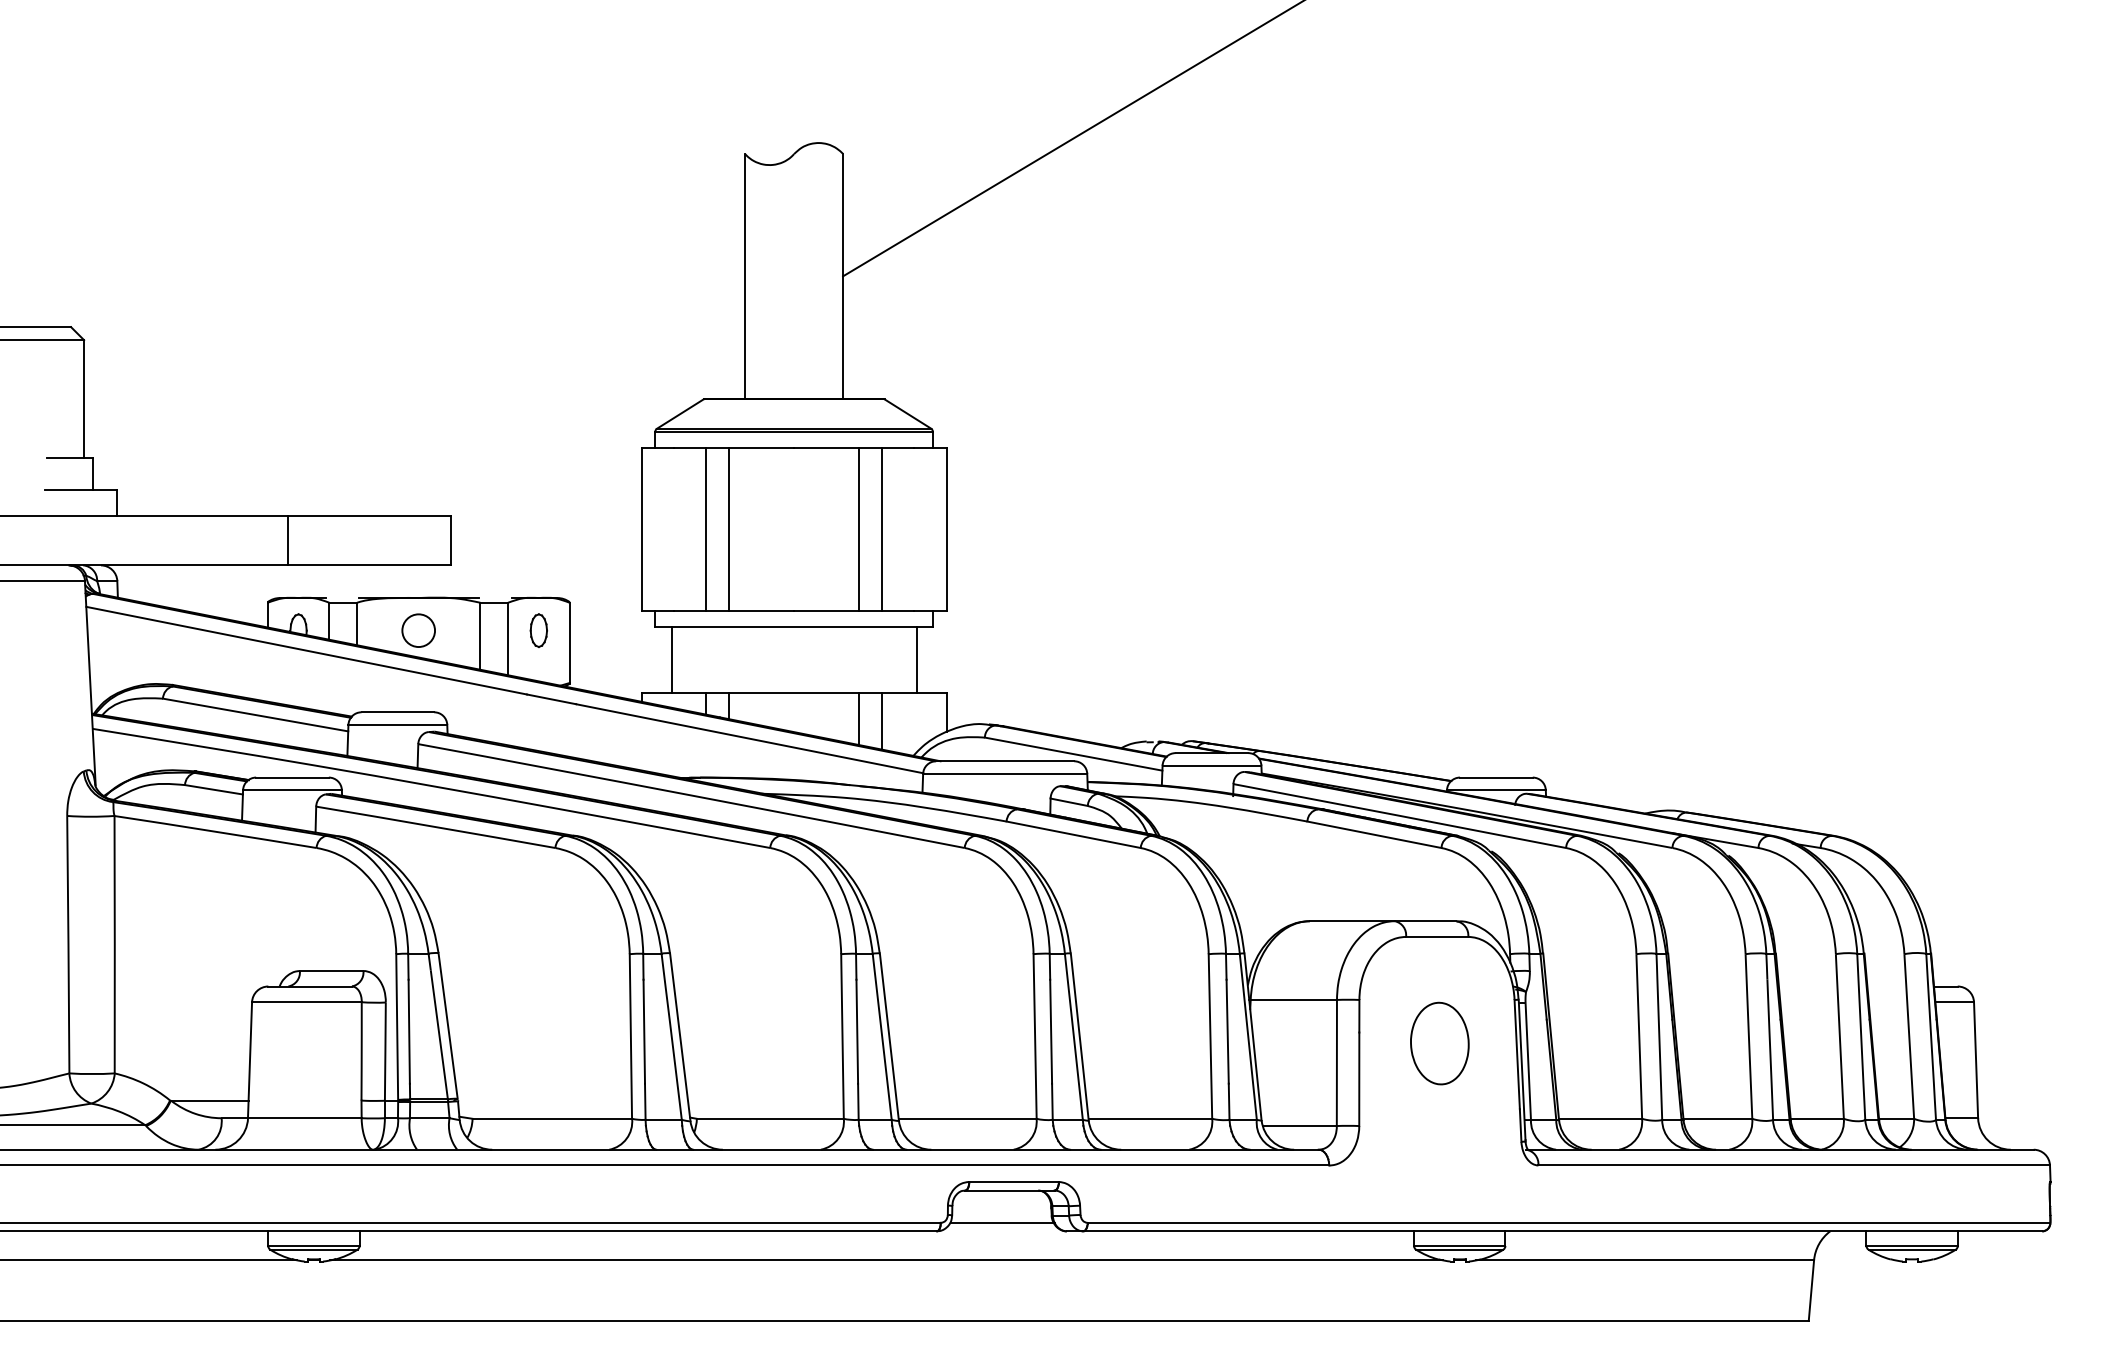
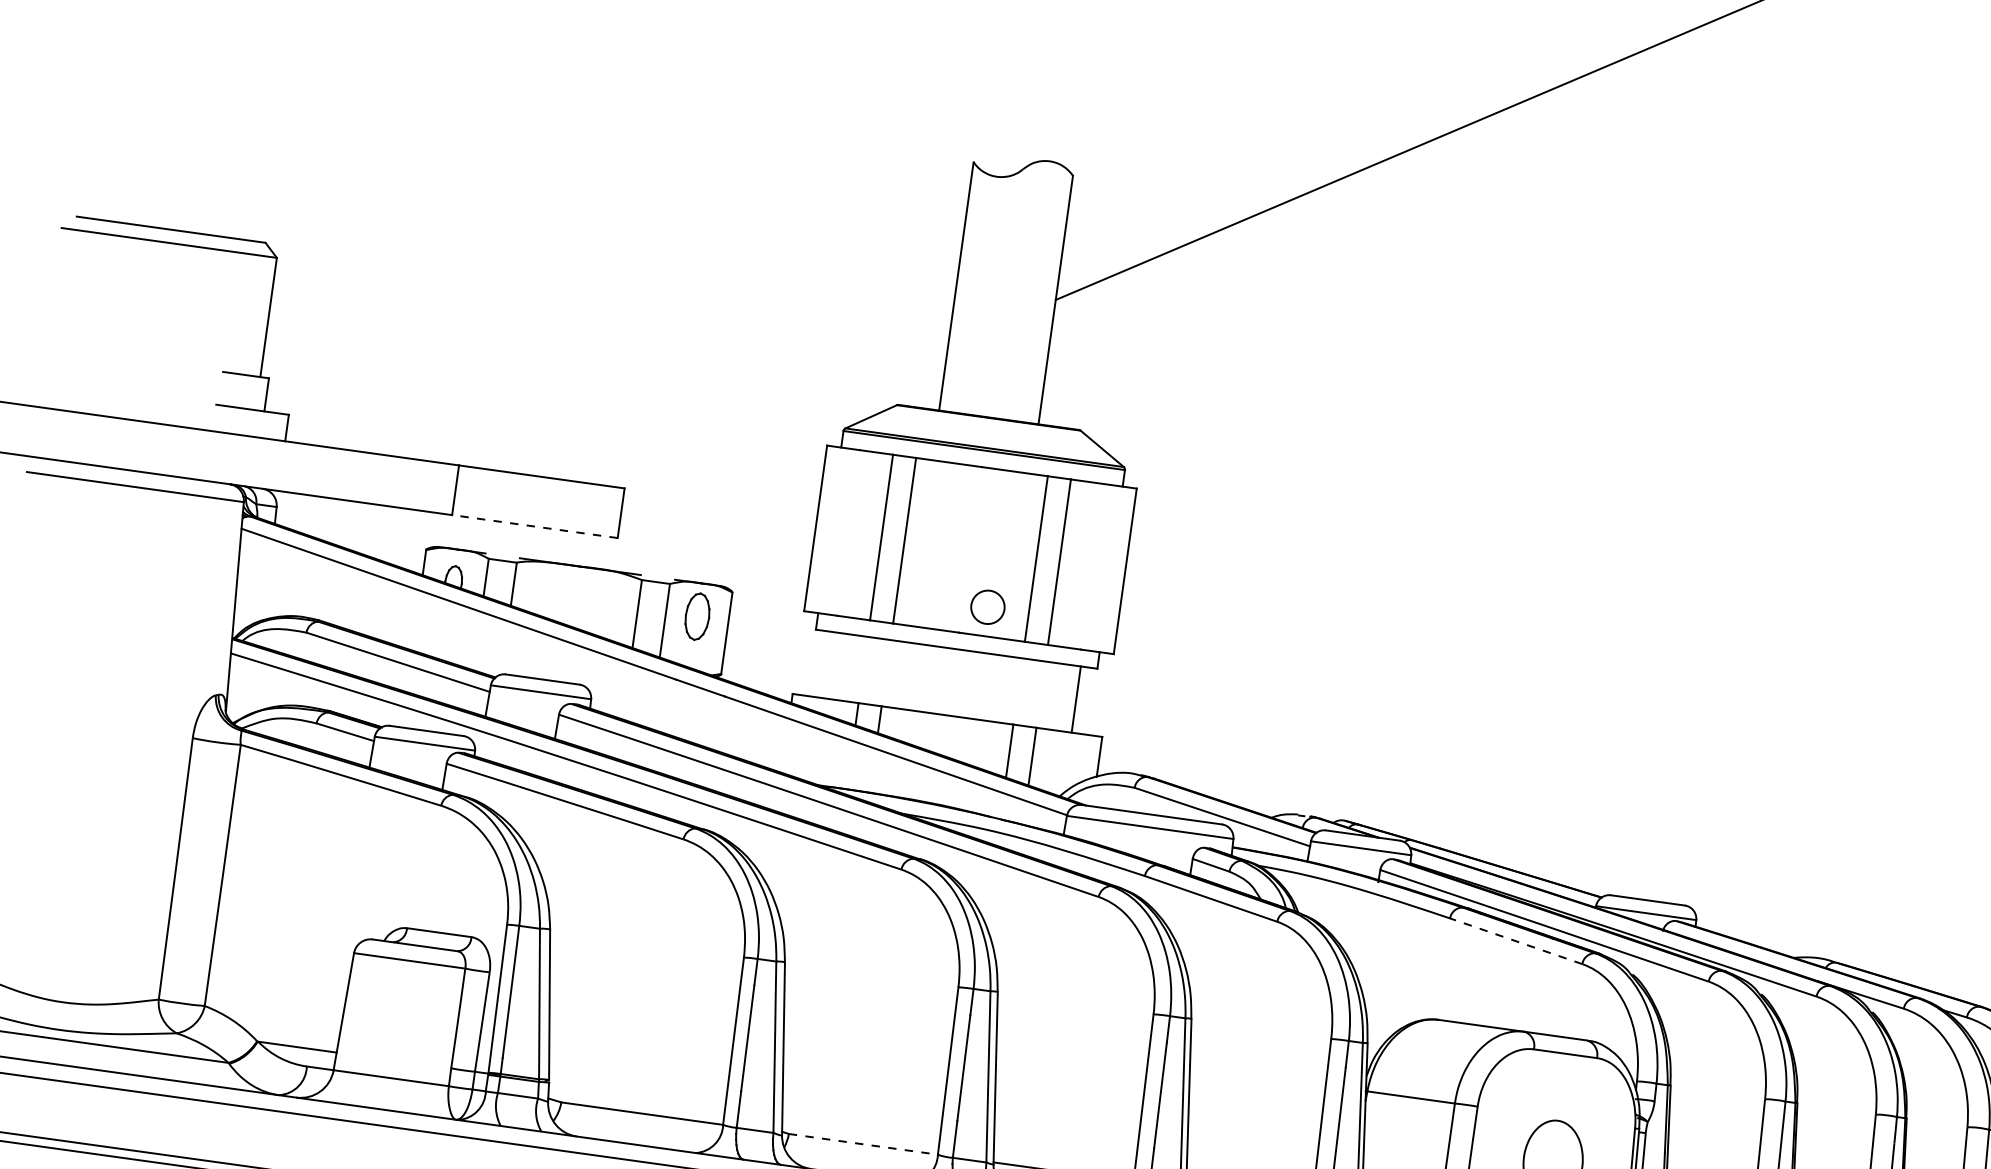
line: (369, 565) -> (534, 526), solid -> dashed
circle: (418, 630) -> (987, 607), moved
part: (538, 630) -> (696, 616), size x1.4
line: (671, 659) -> (827, 664), removed
line: (1373, 834) -> (1515, 940), solid -> dashed
line: (770, 1118) -> (863, 1144), solid -> dashed

